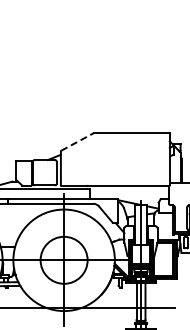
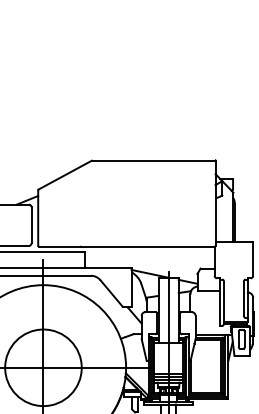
line: (77, 141) -> (65, 174), dashed -> solid

